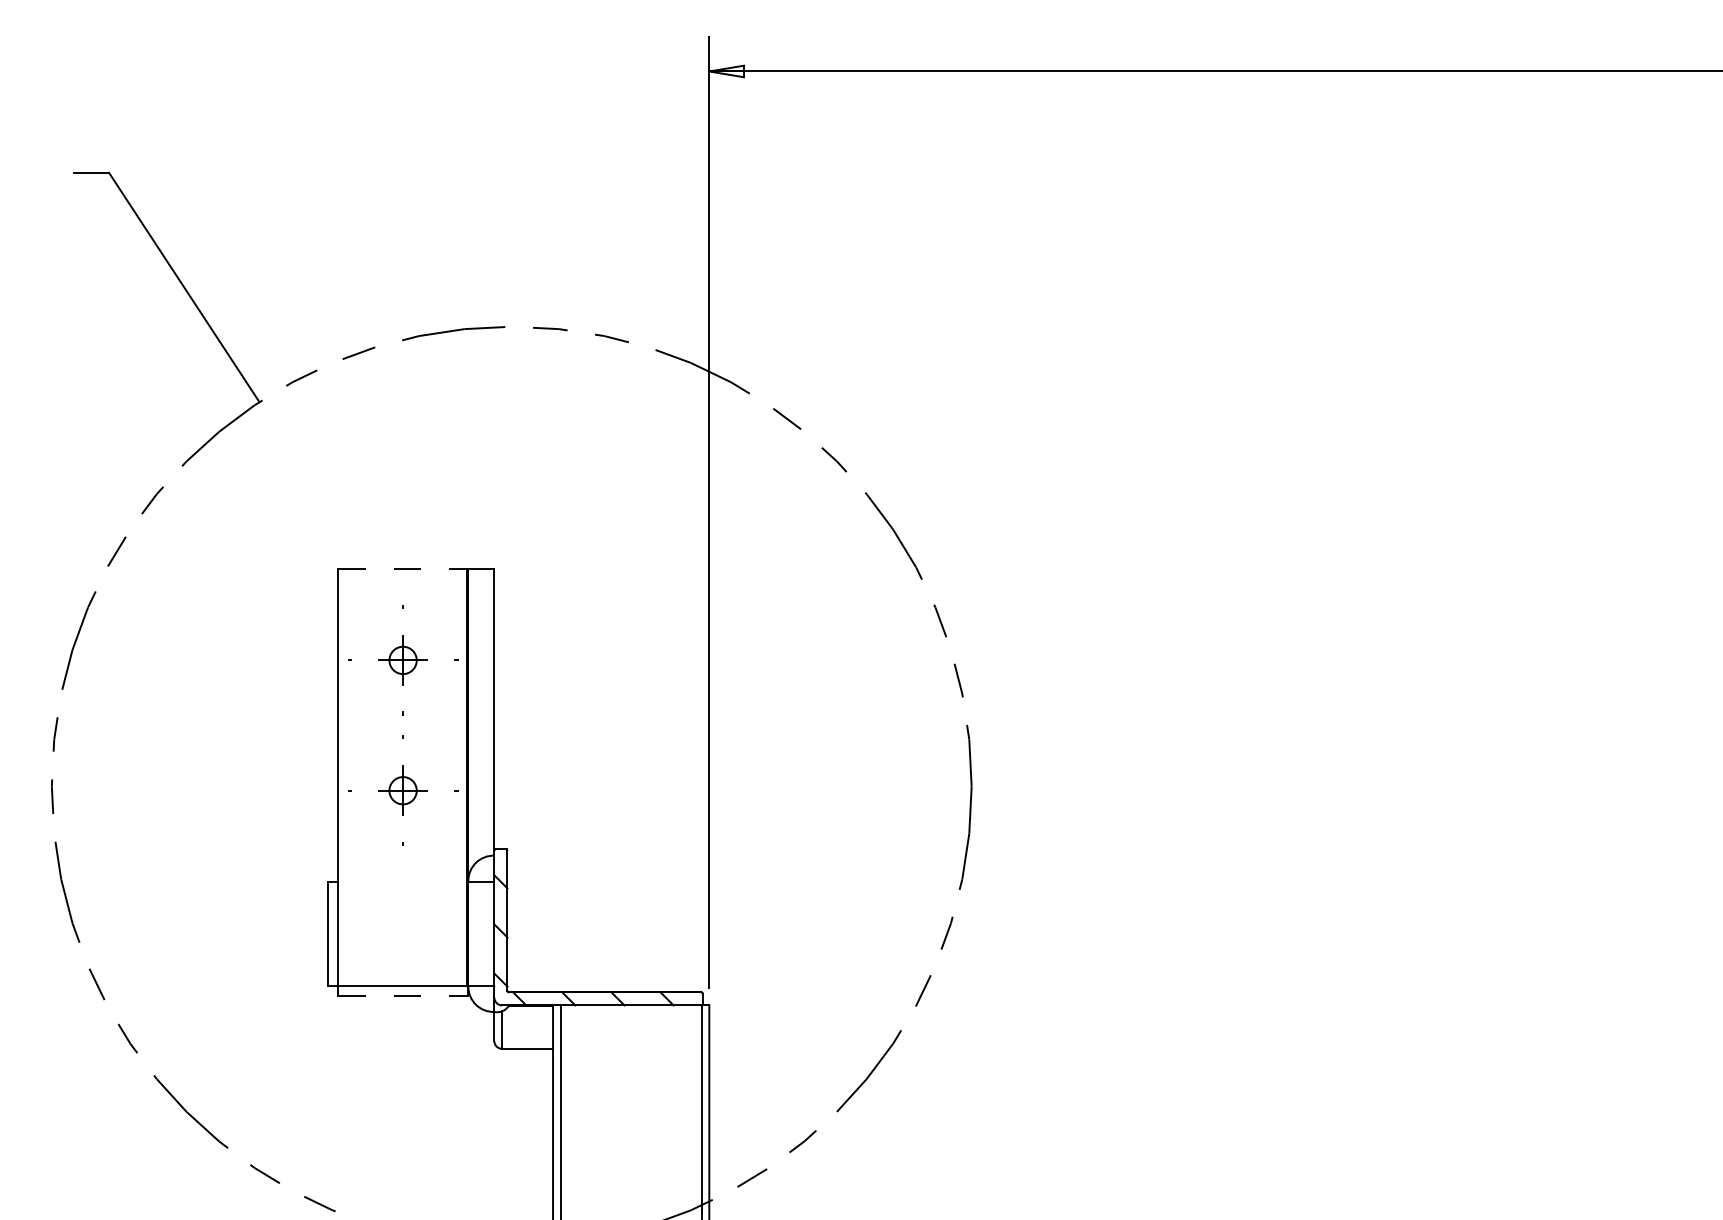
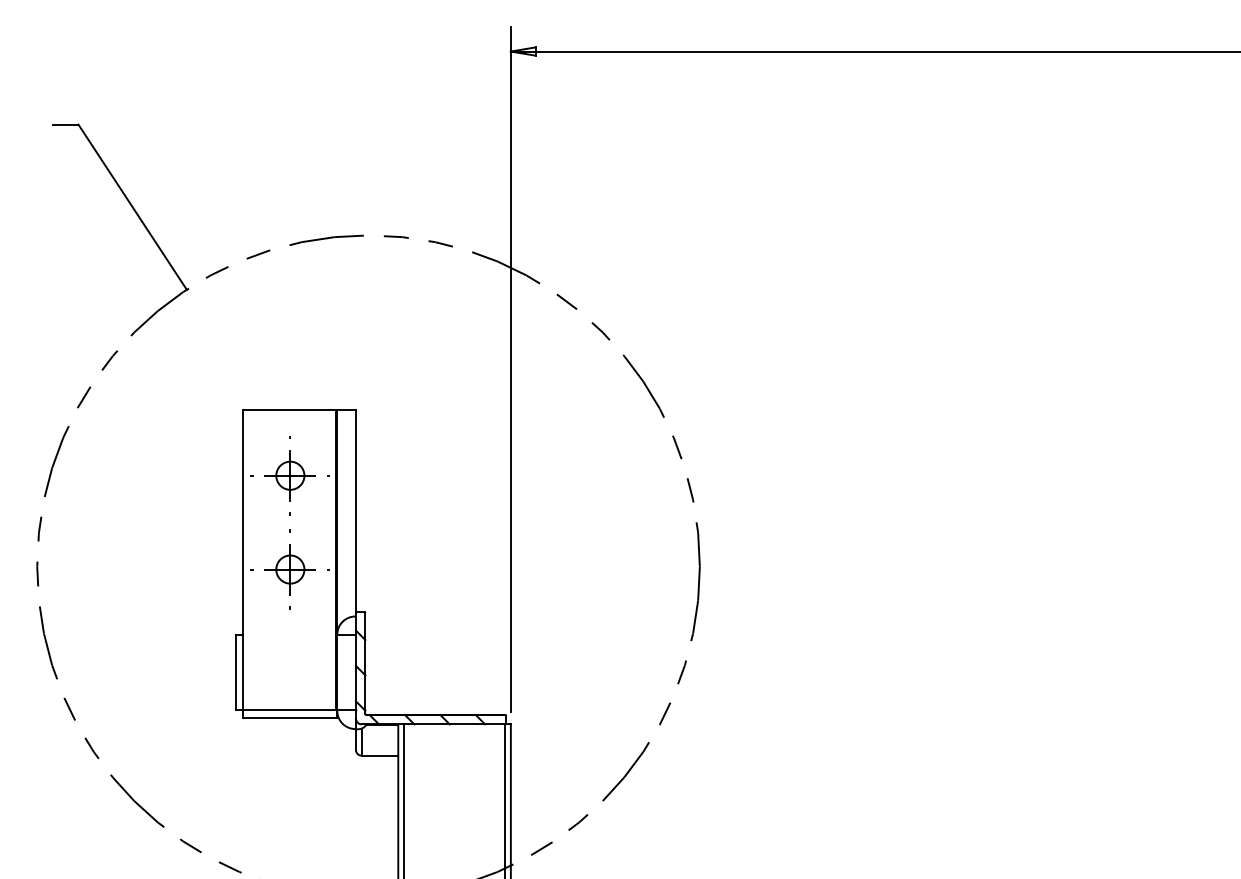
line: (403, 569) -> (290, 410), dashed -> solid
part: (402, 659) -> (289, 475), size x1.43
part: (402, 790) -> (289, 569), size x1.43
line: (403, 995) -> (290, 717), dashed -> solid

